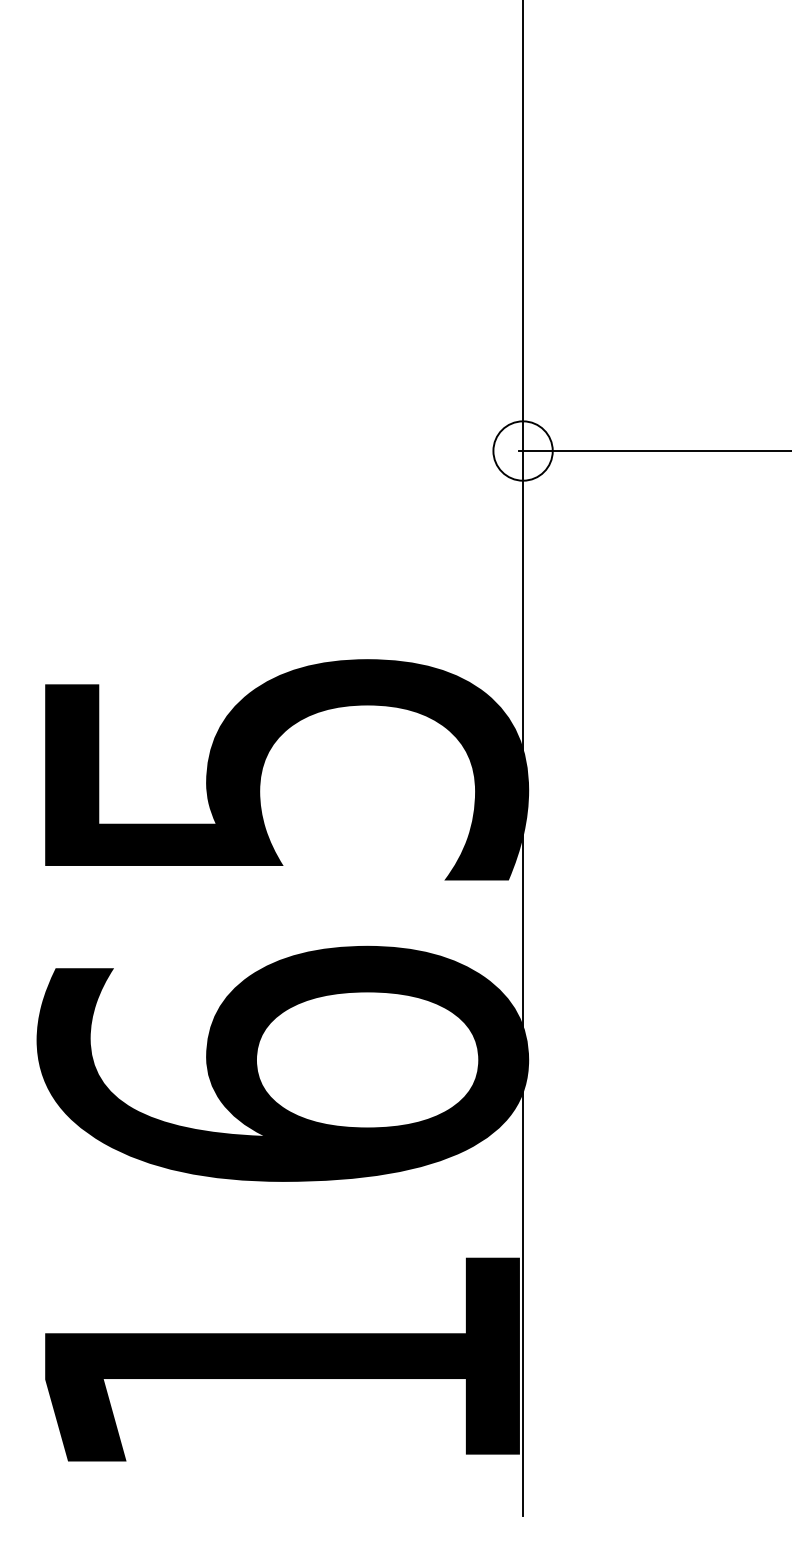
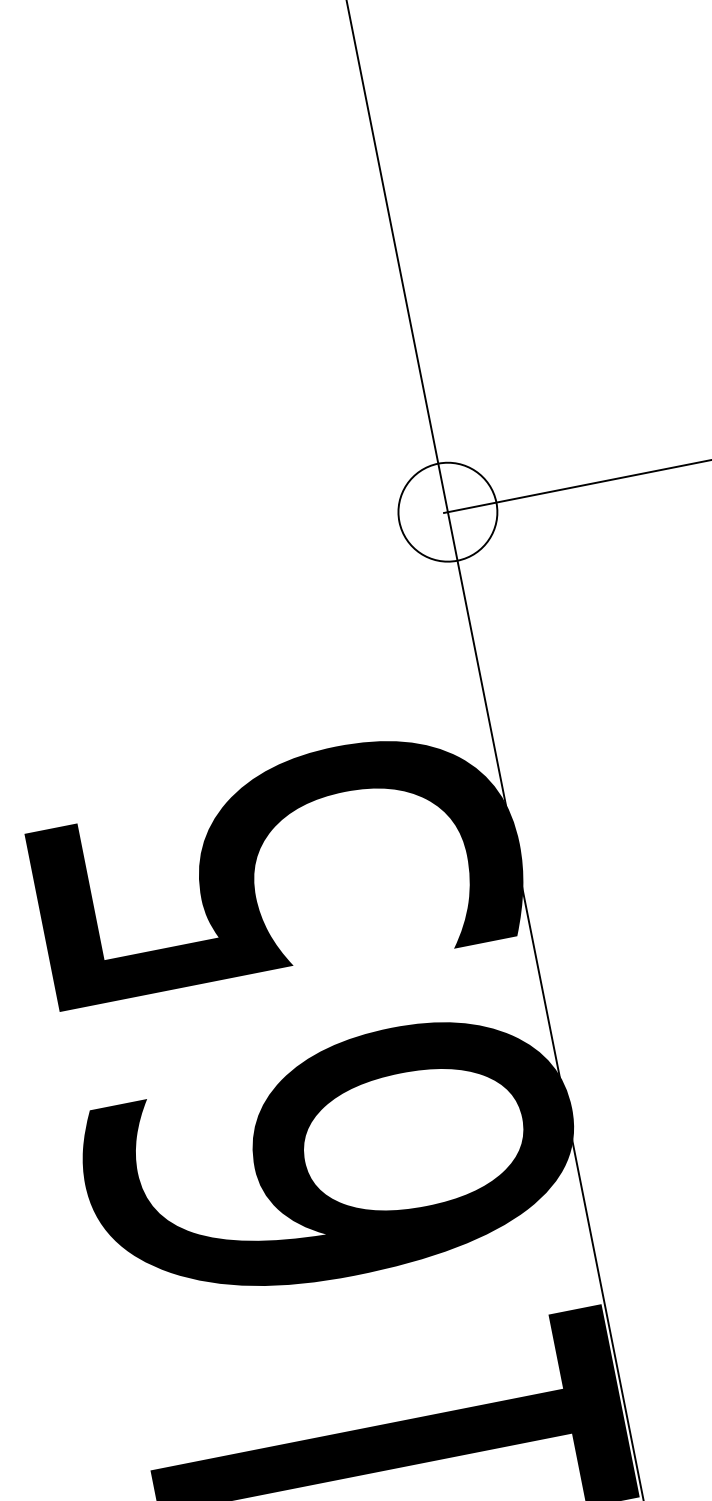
circle: (522, 450) -> (447, 511), size x1.67

